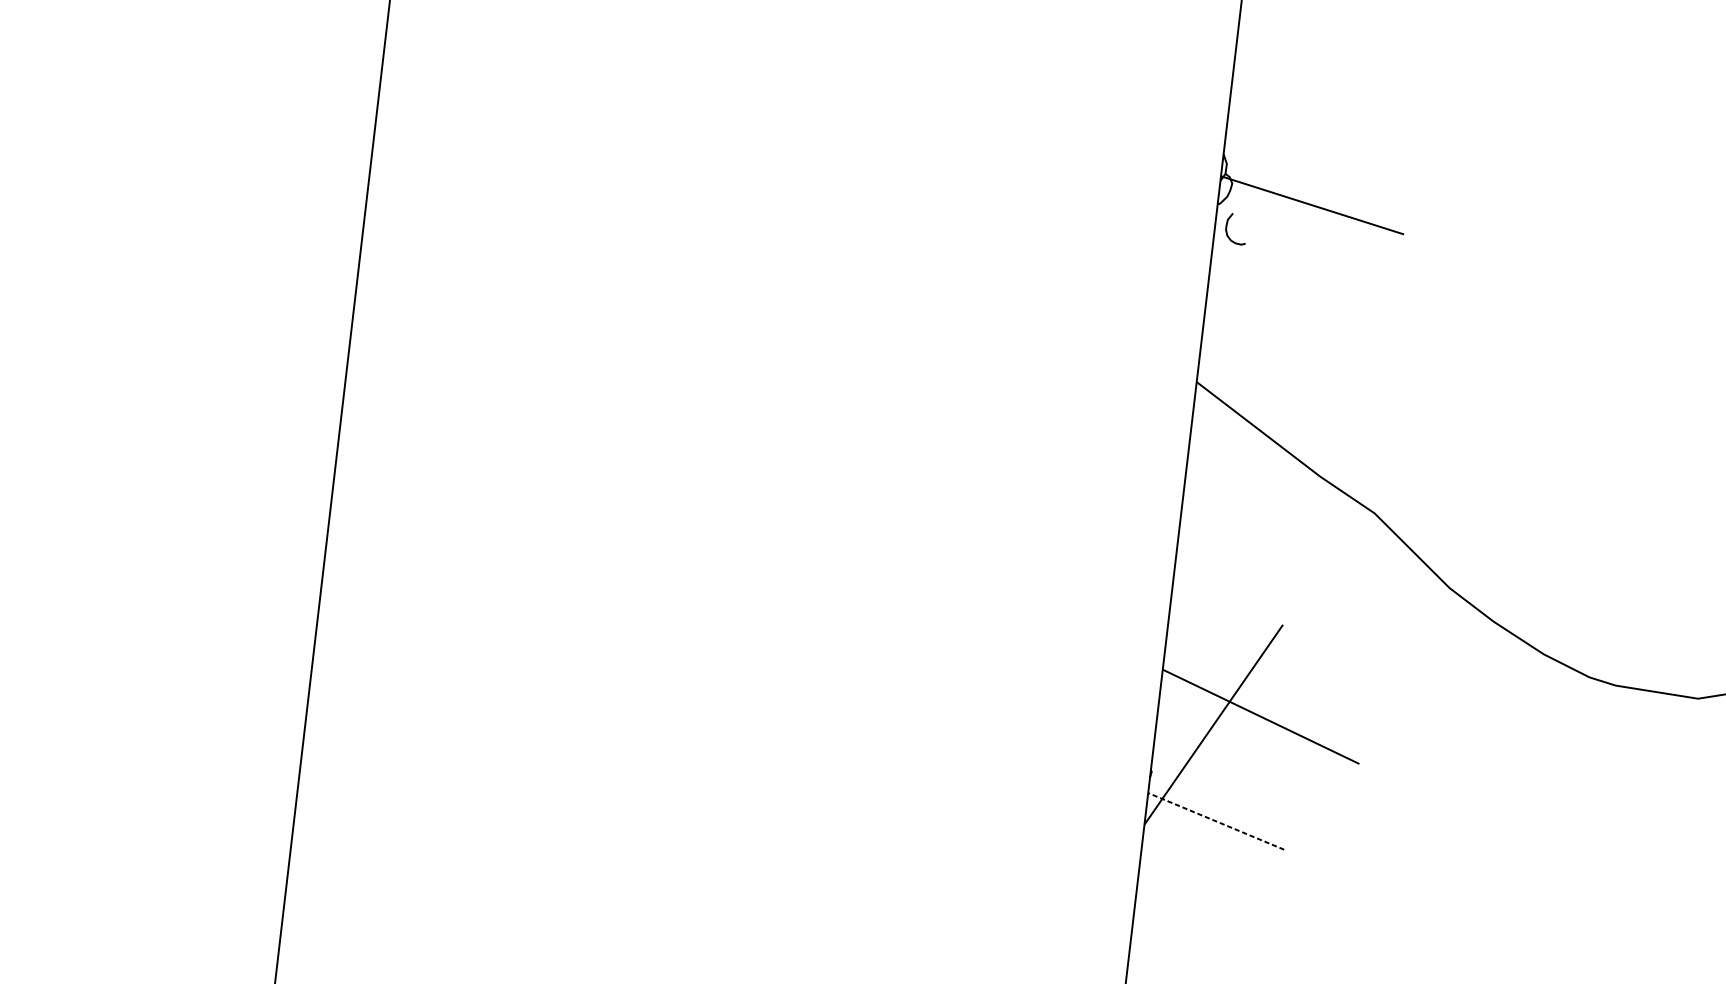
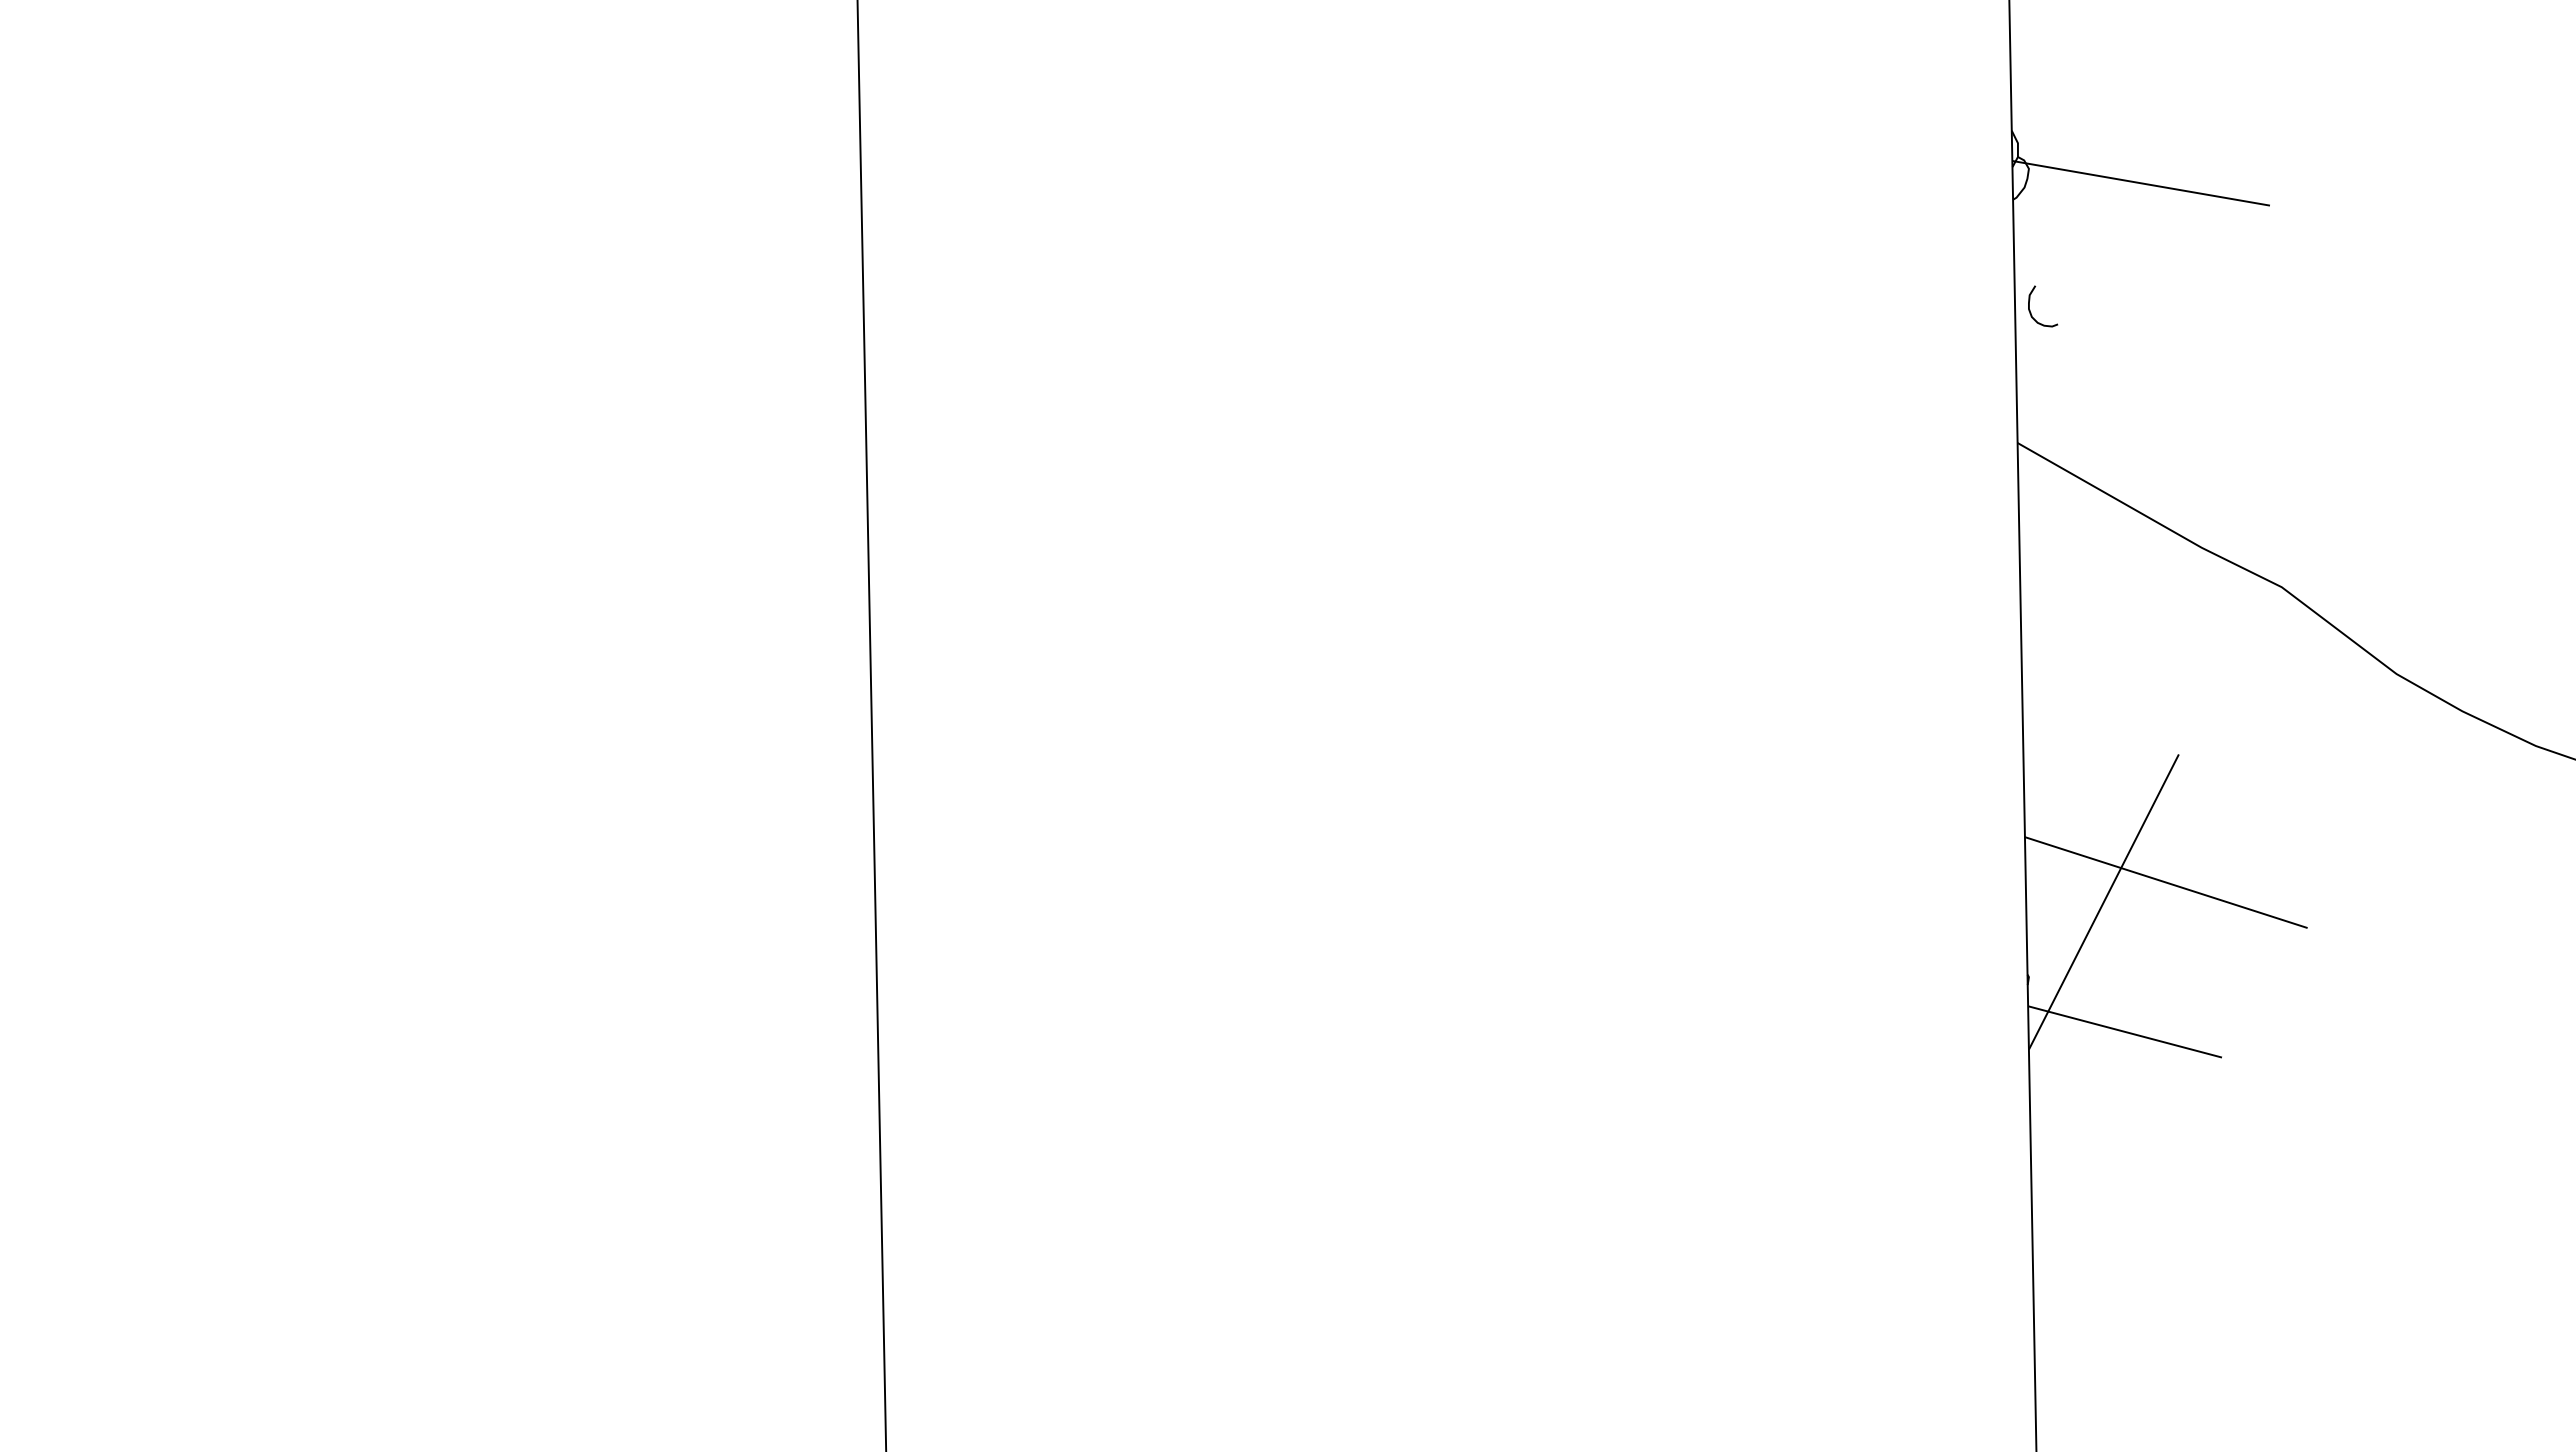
curve: (1227, 230) -> (2030, 309), moved
line: (1215, 821) -> (2124, 1031), dashed -> solid

